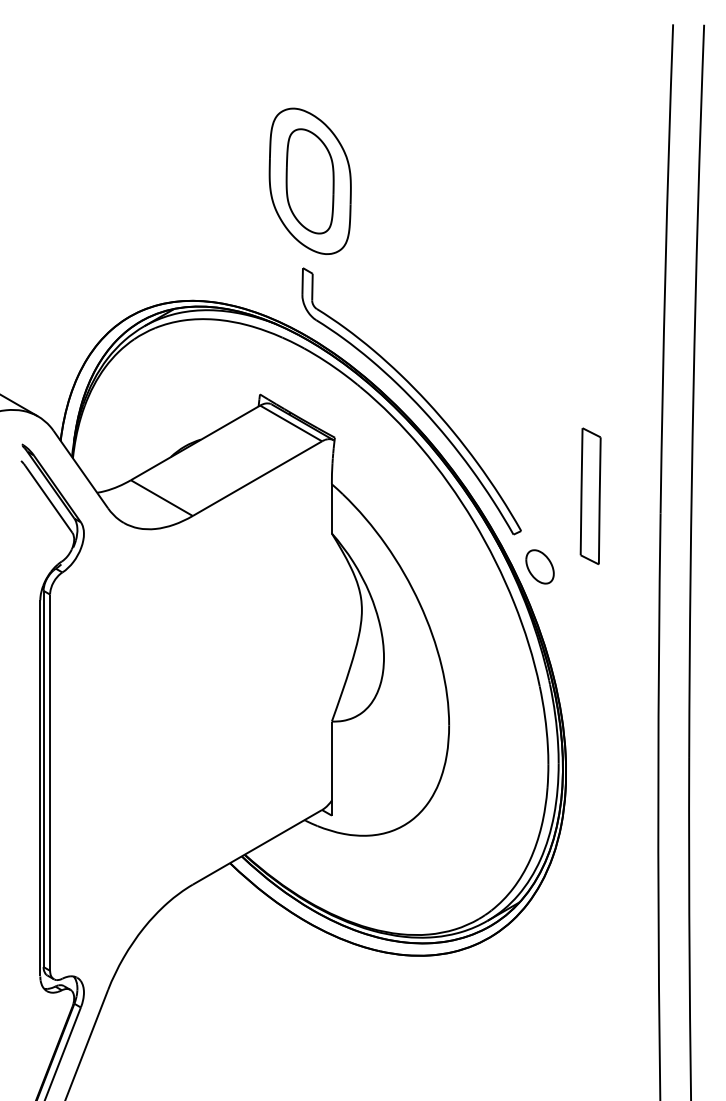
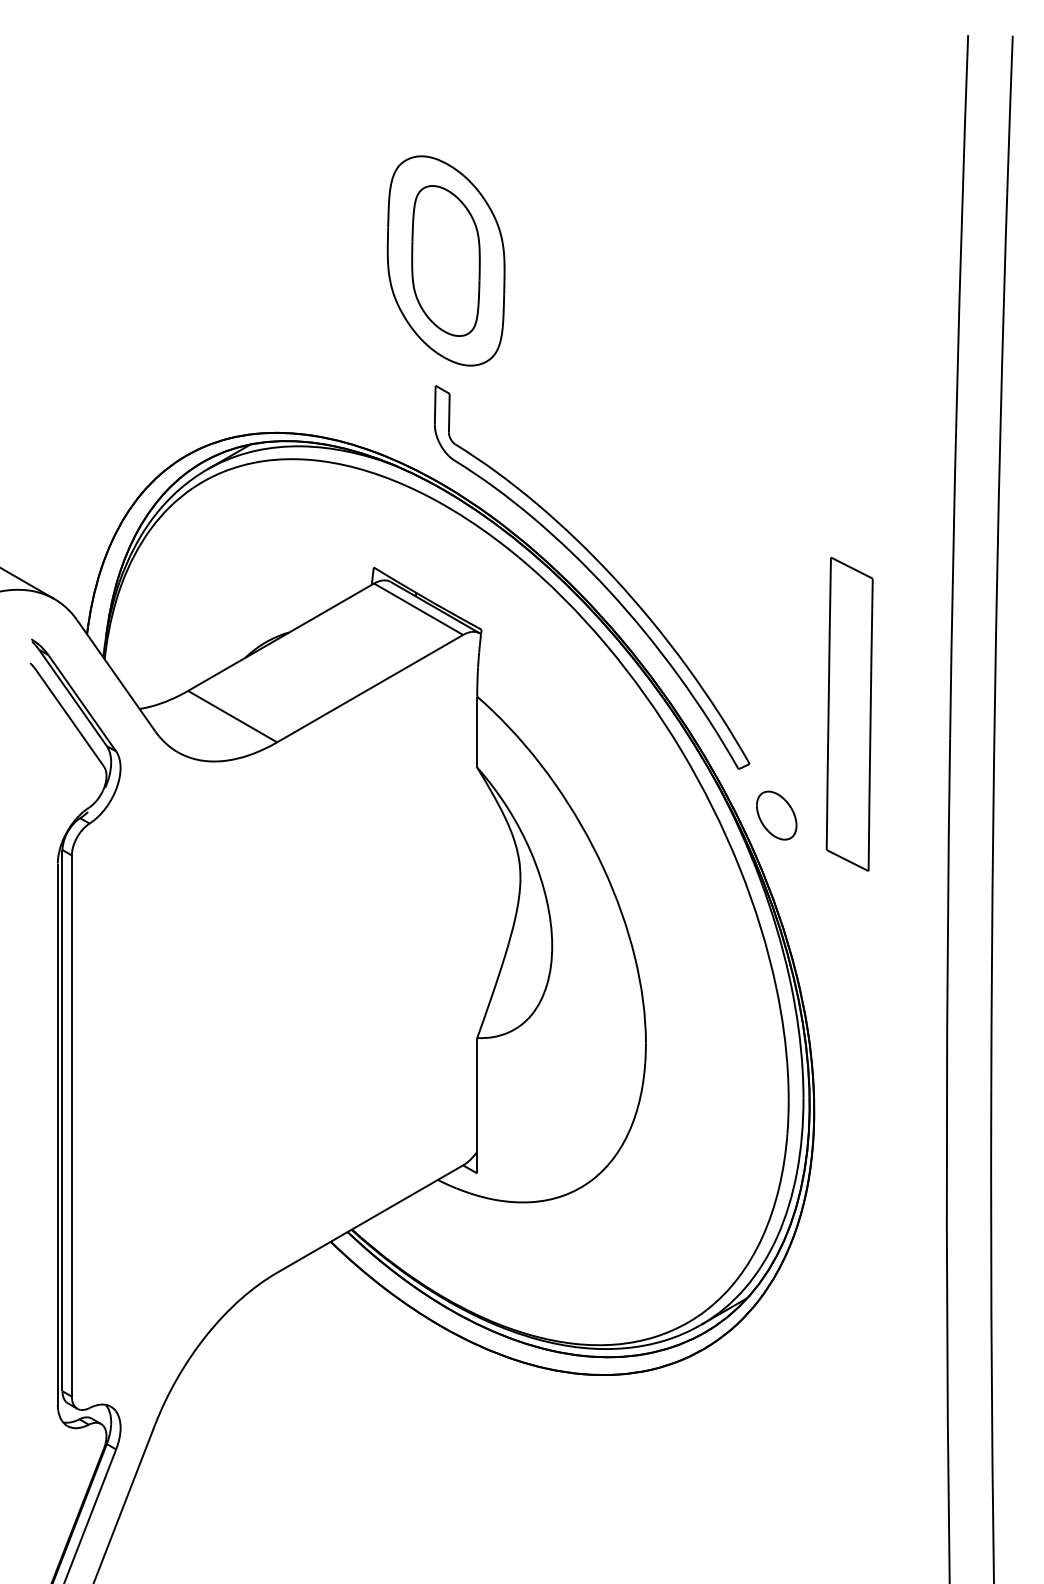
part: (590, 495) -> (849, 712), size x1.6

